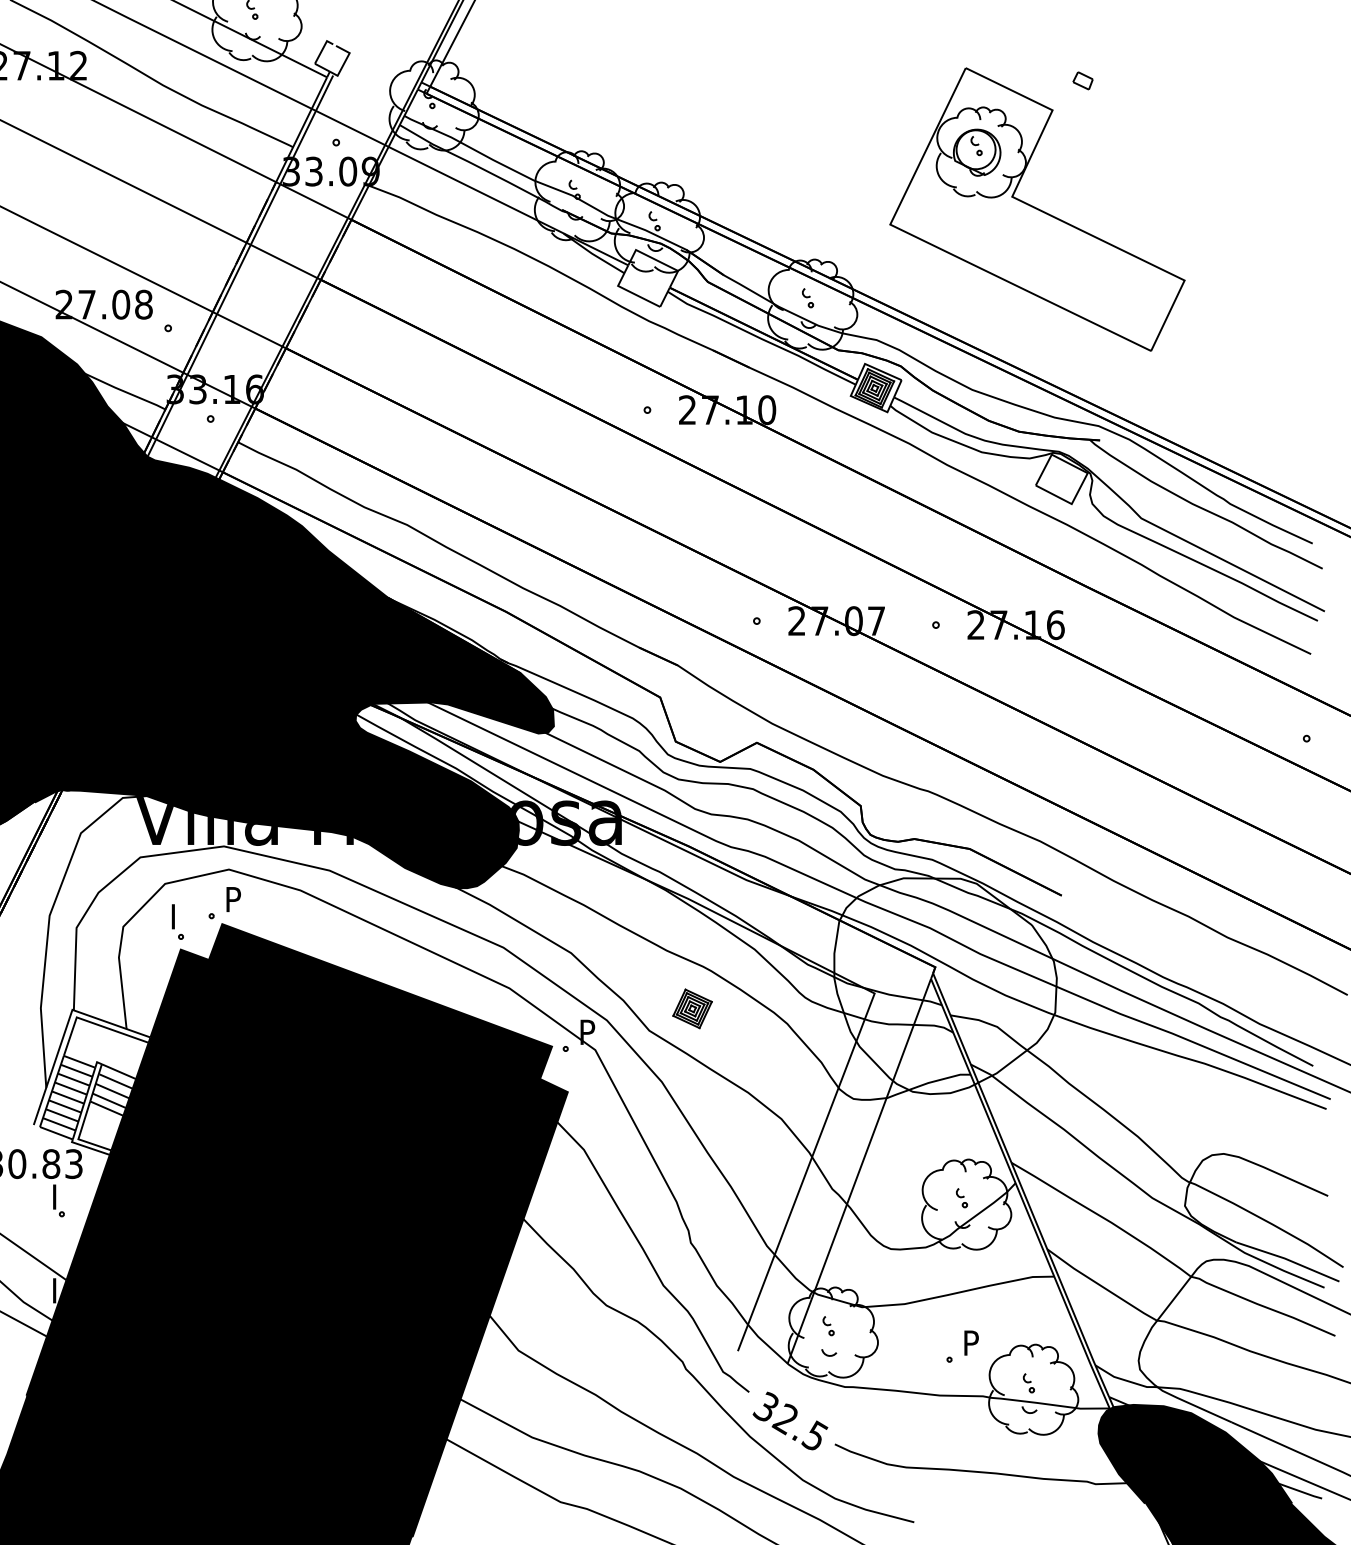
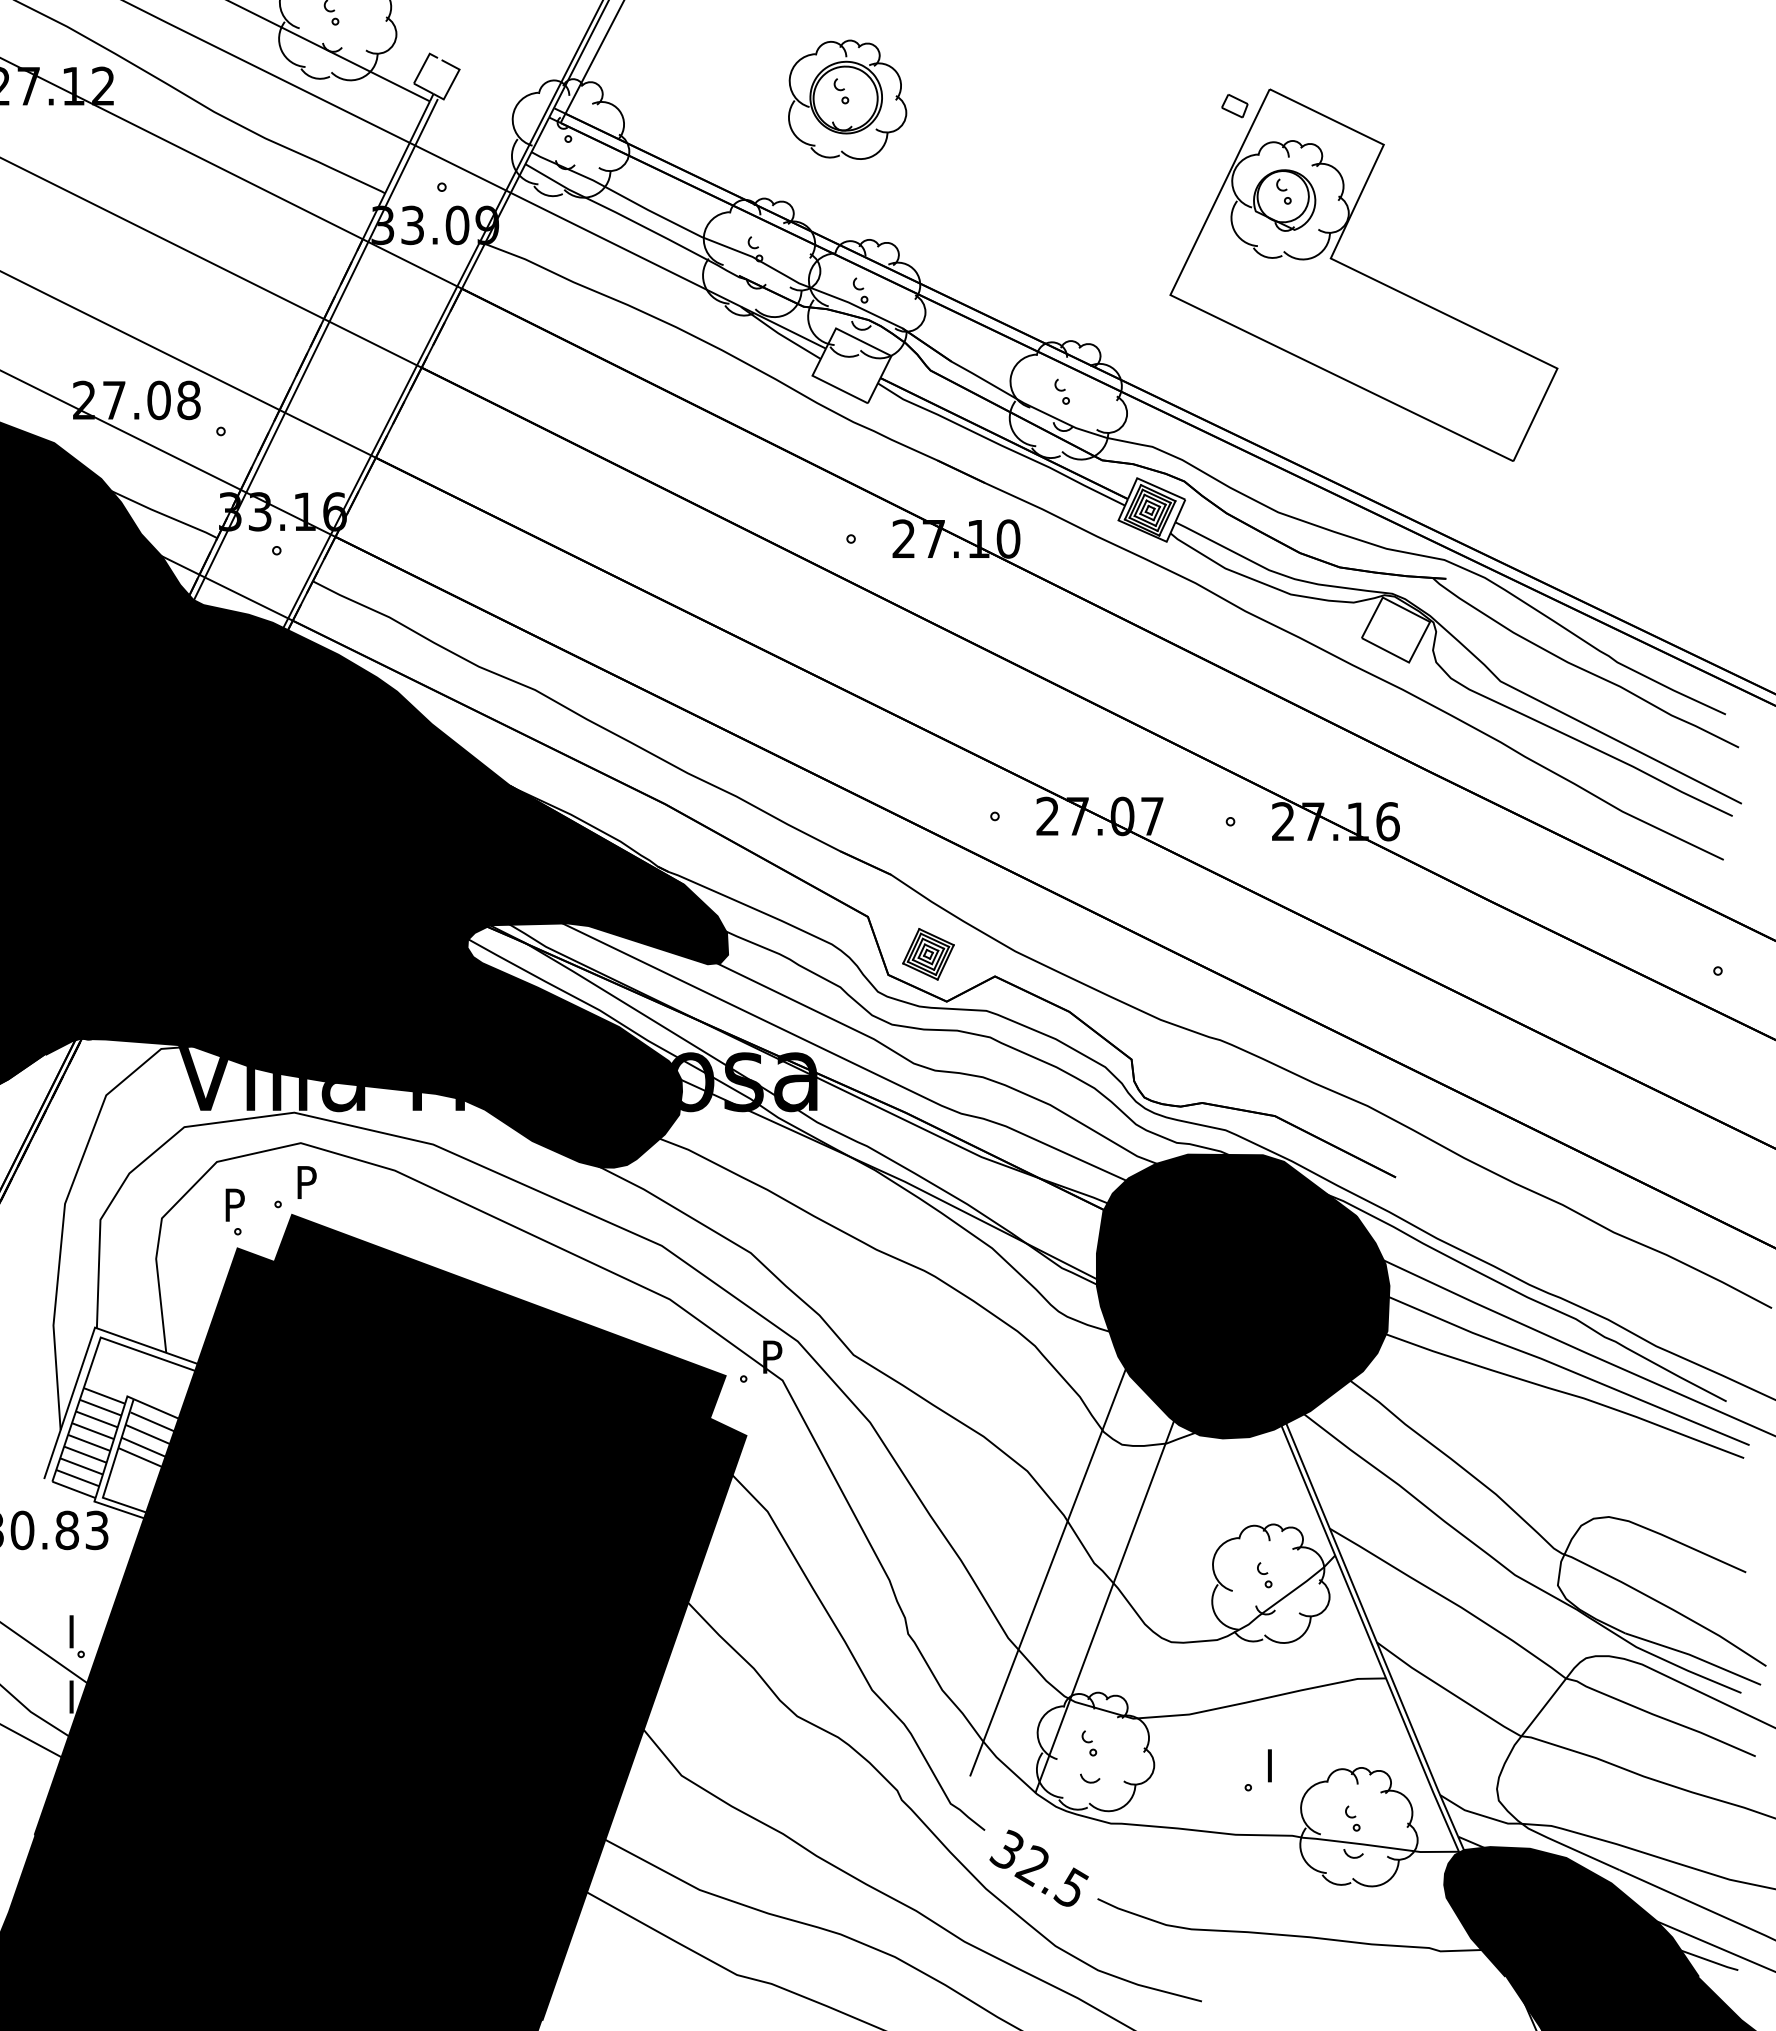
part: (644, 75) -> (847, 99), added
part: (1082, 81) -> (1234, 106), moved
text: (180, 911) -> (236, 1198), I -> P
fill: (945, 986) -> (1242, 1296), added
part: (692, 1009) -> (928, 954), moved
part: (58, 1200) -> (76, 1636), moved
text: (973, 1337) -> (1279, 1758), P -> I

